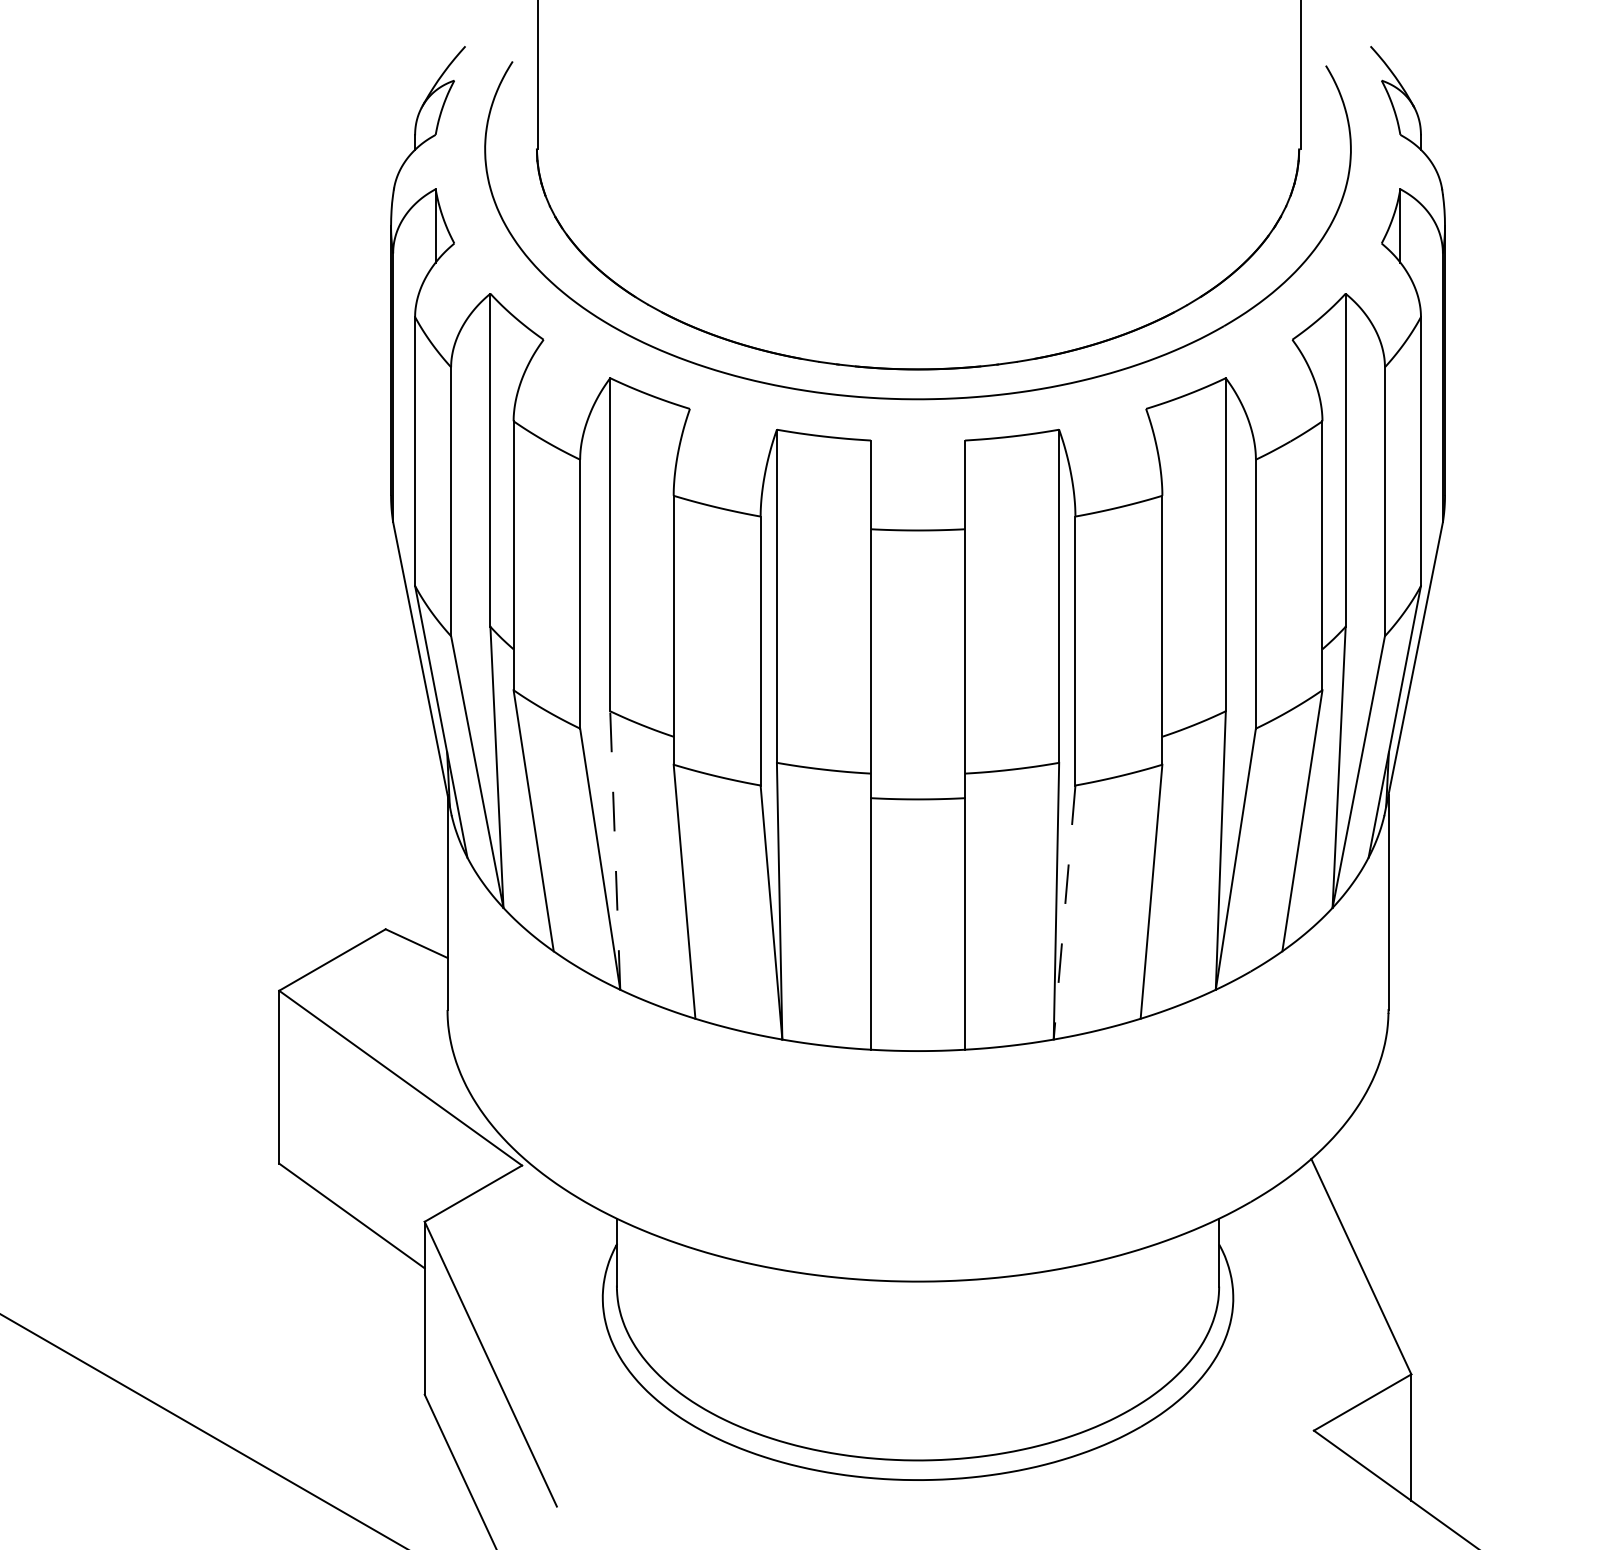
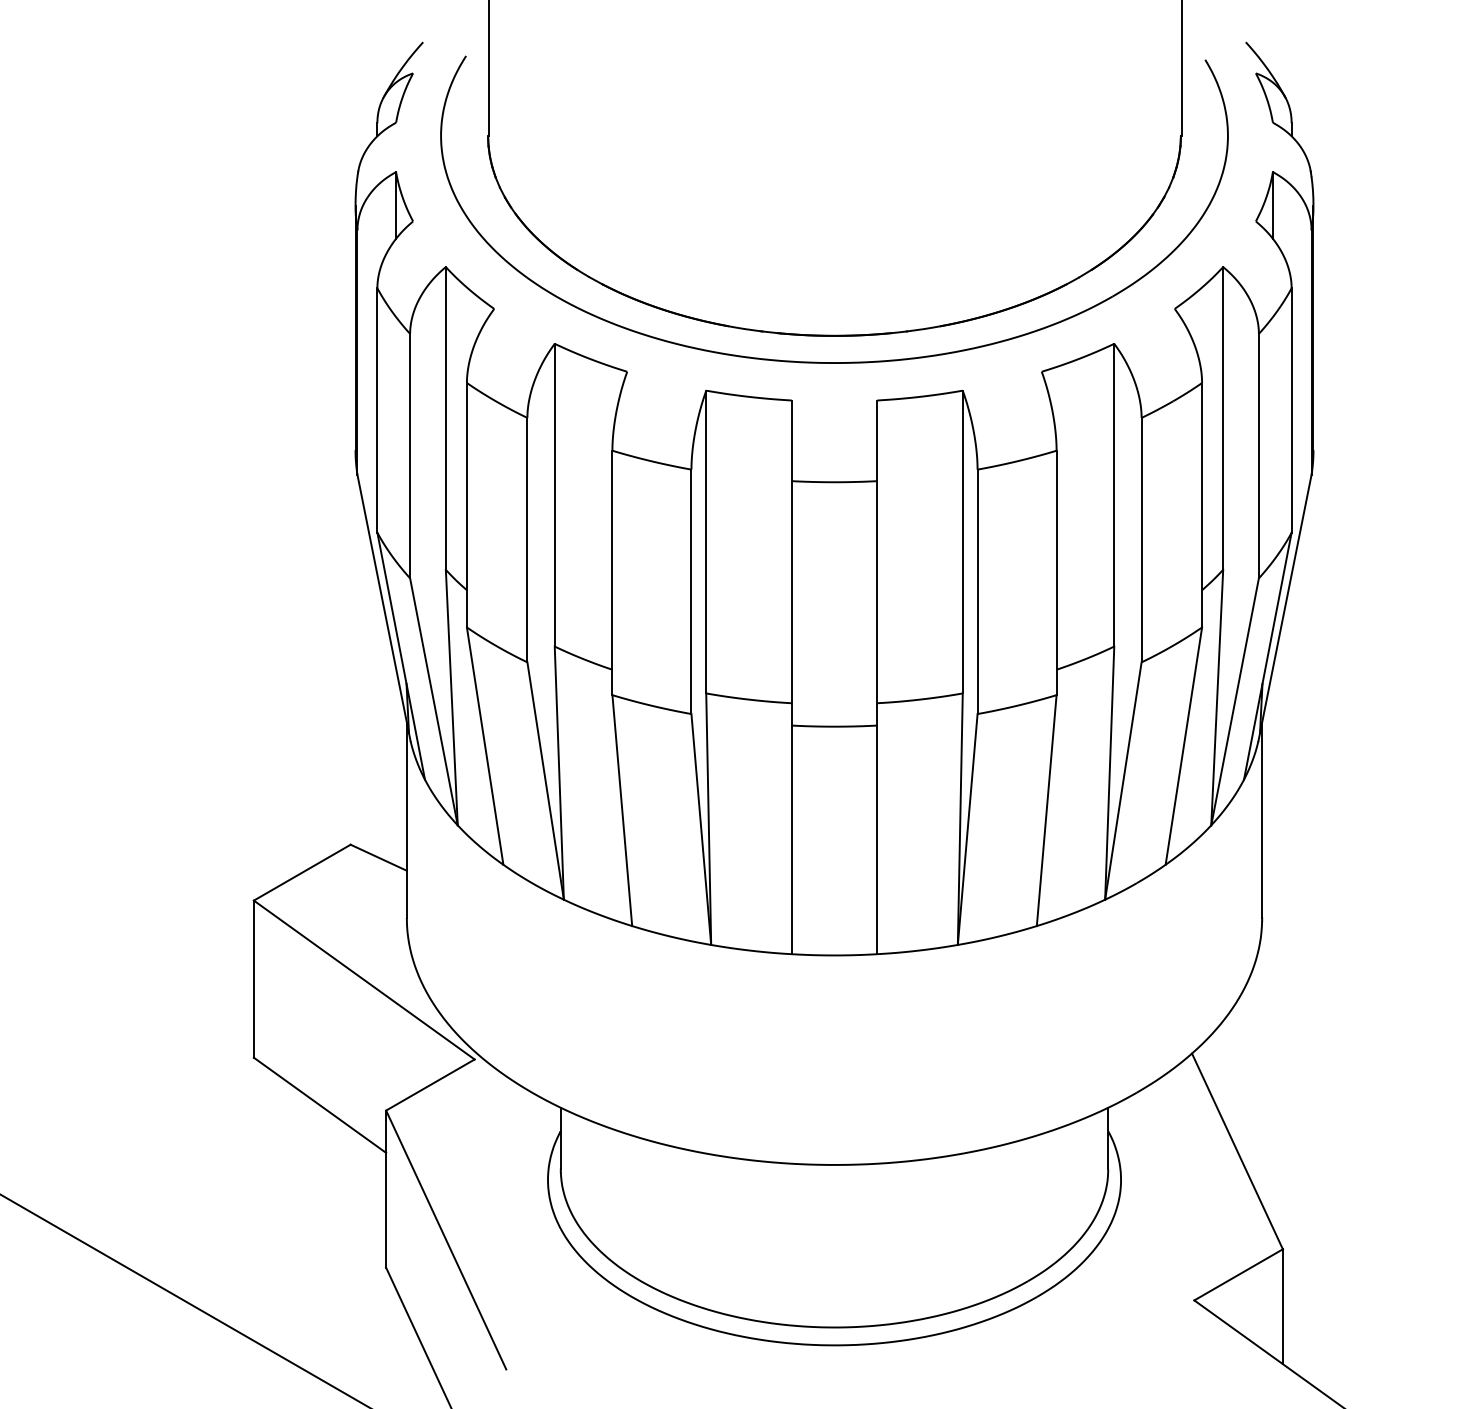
line: (615, 850) -> (559, 773), dashed -> solid
line: (1064, 912) -> (967, 829), dashed -> solid

